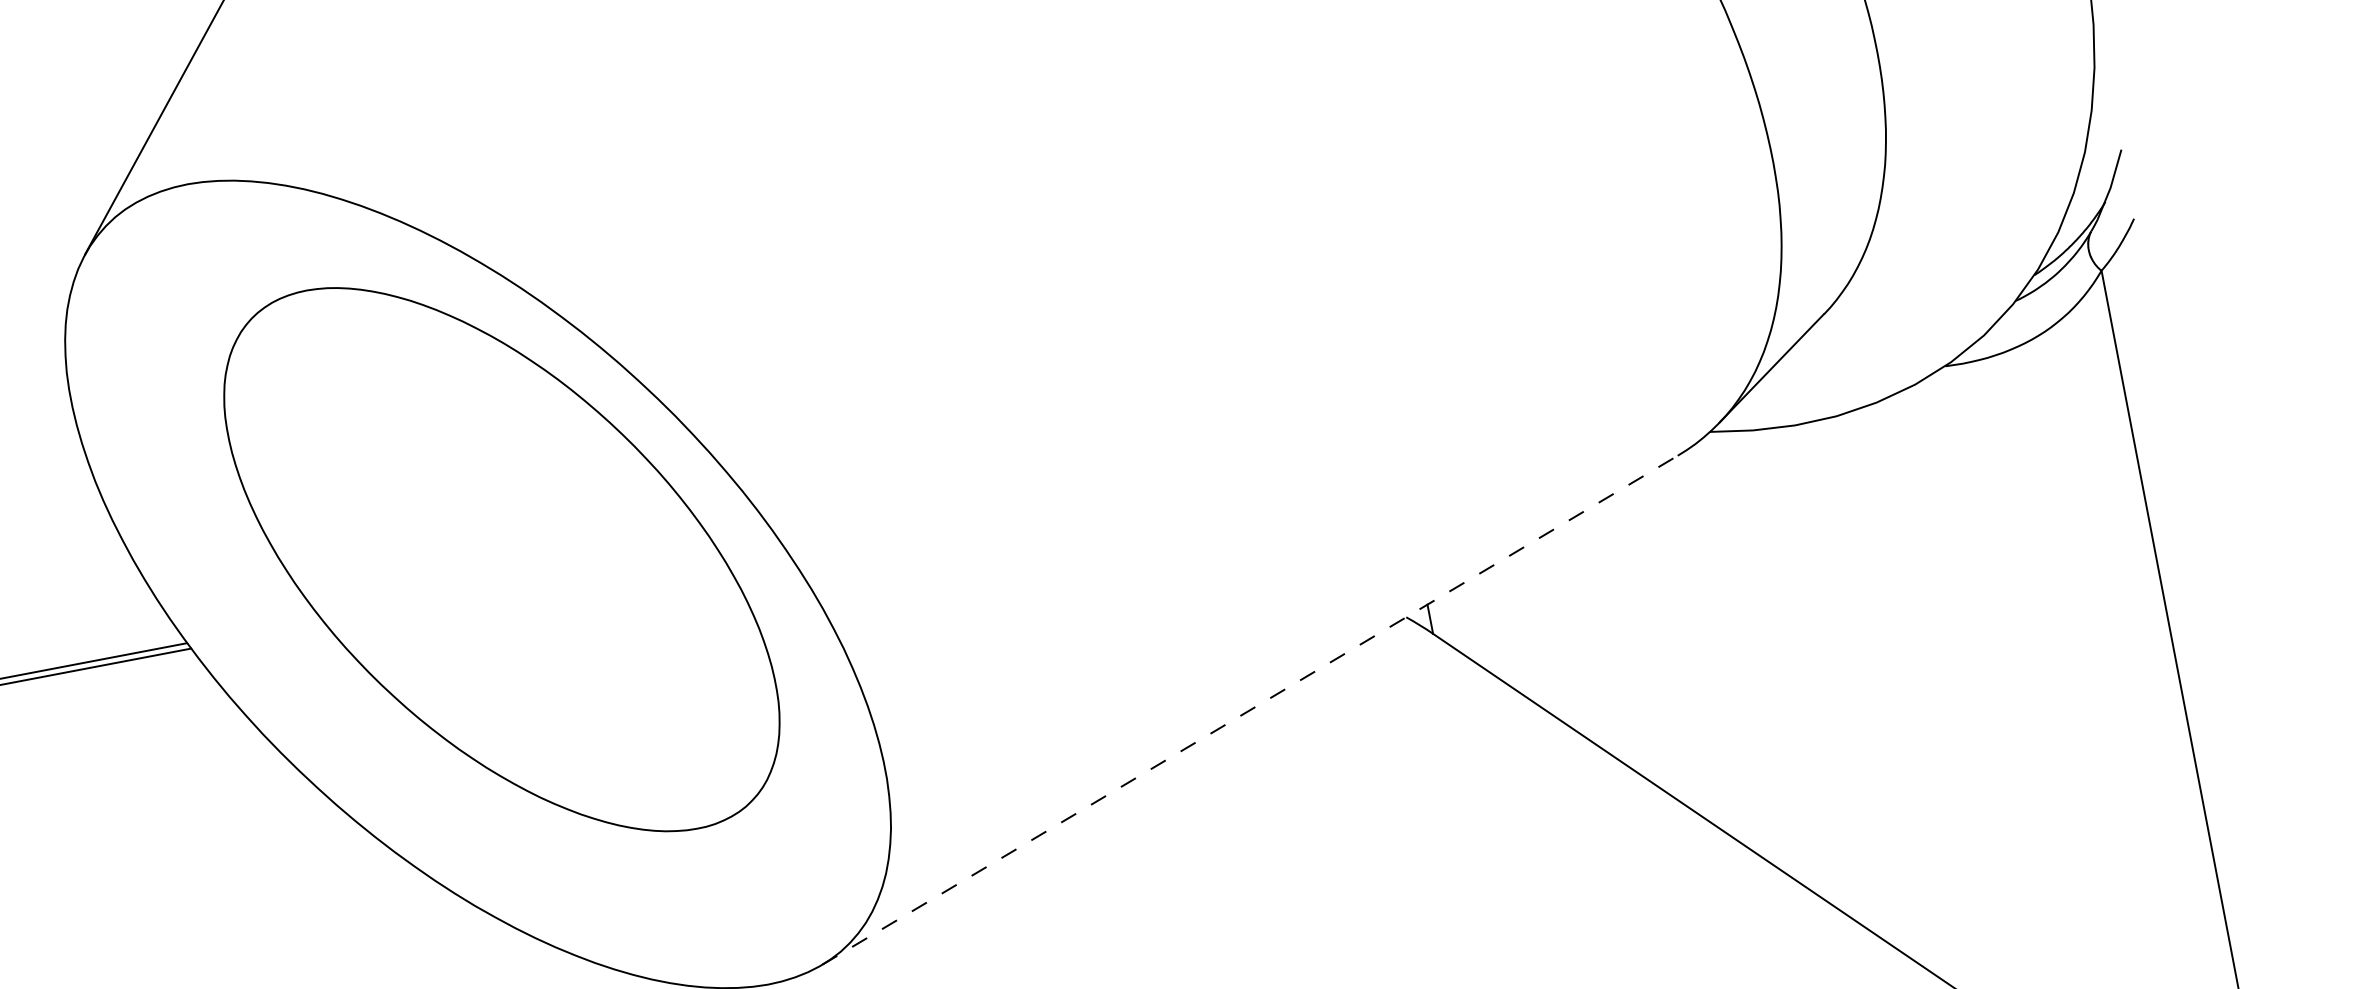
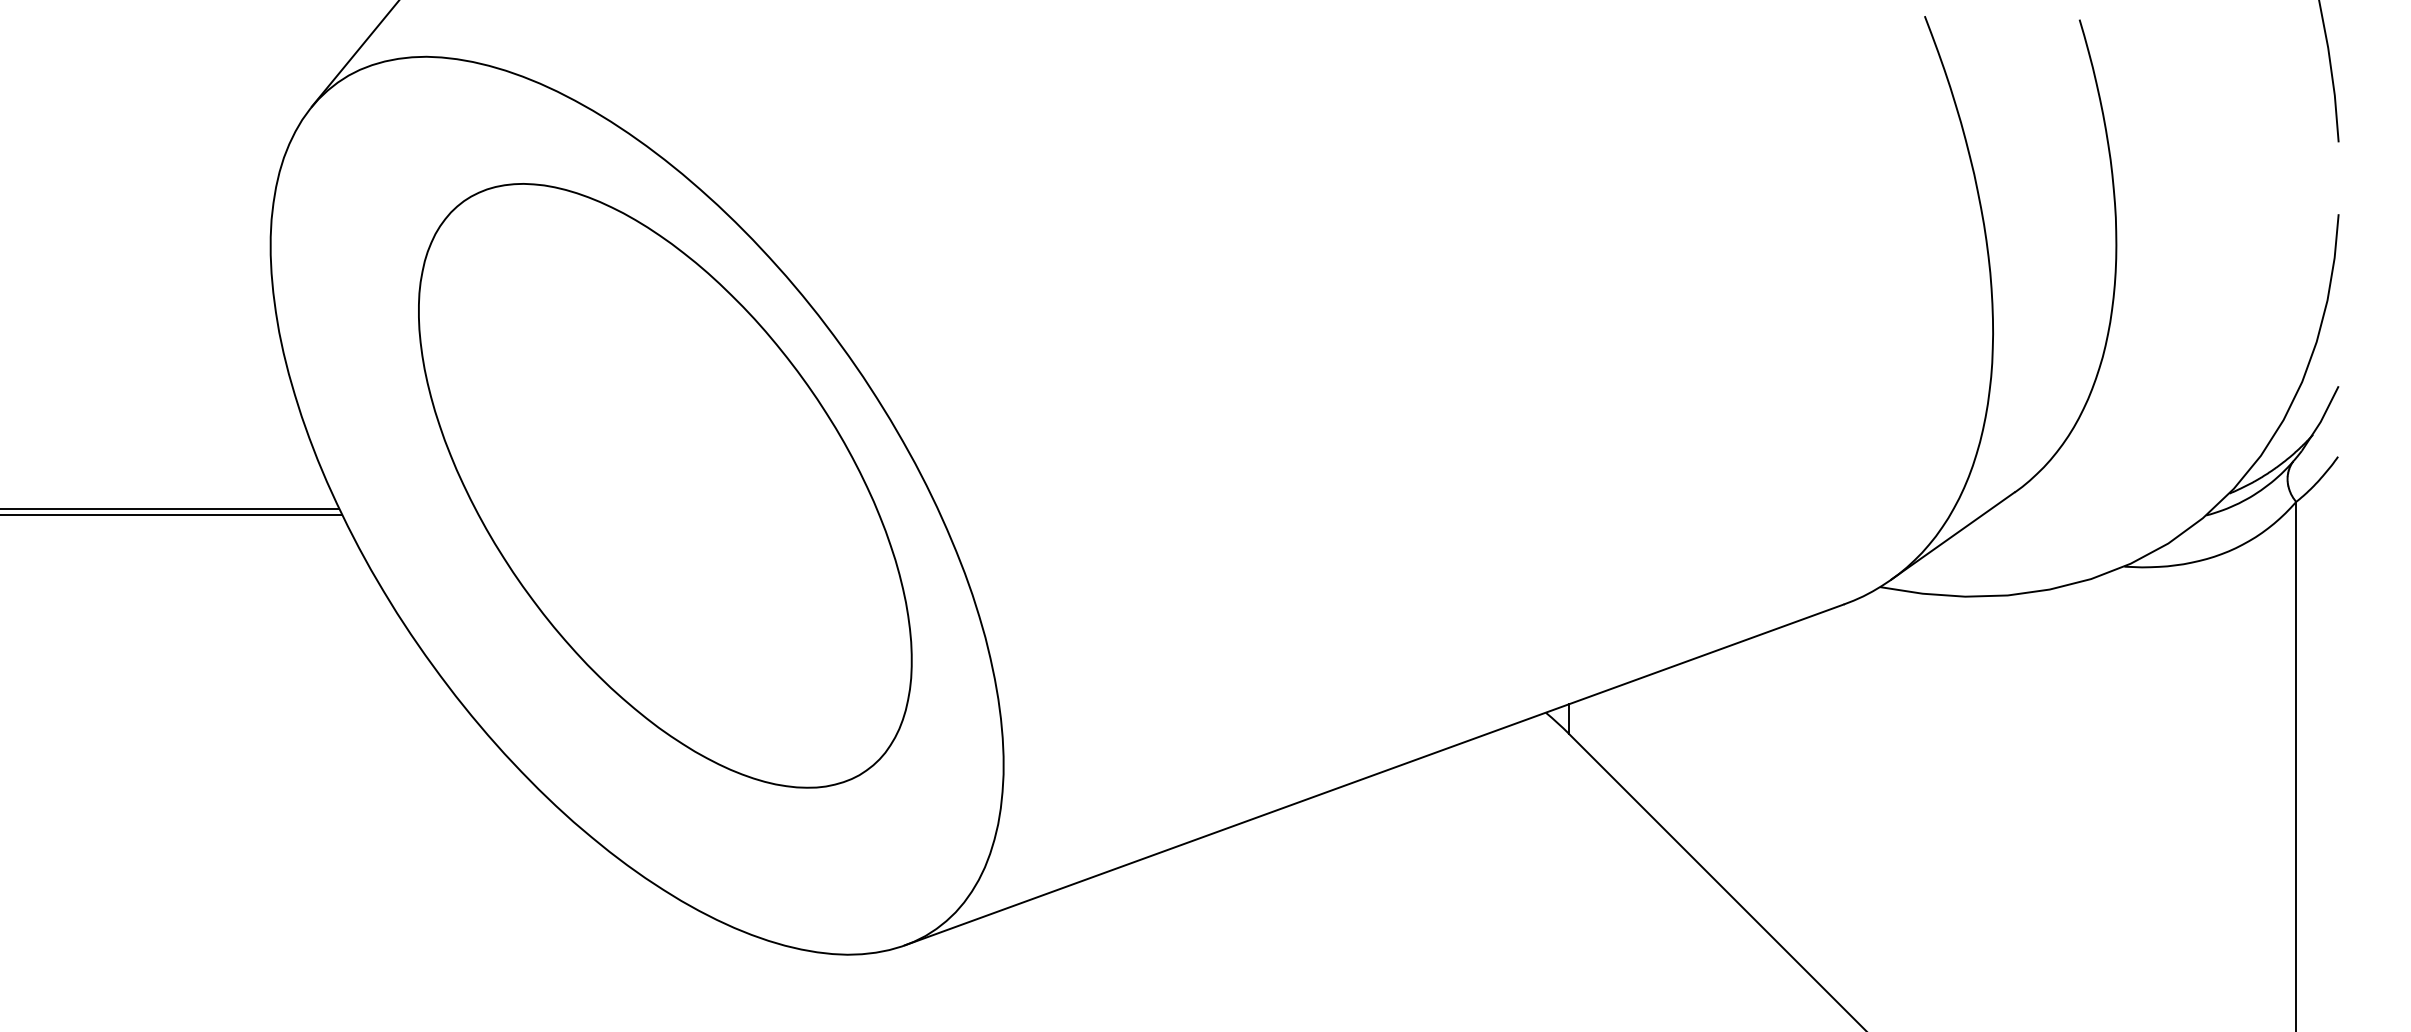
line: (1250, 709) -> (1374, 774), dashed -> solid

